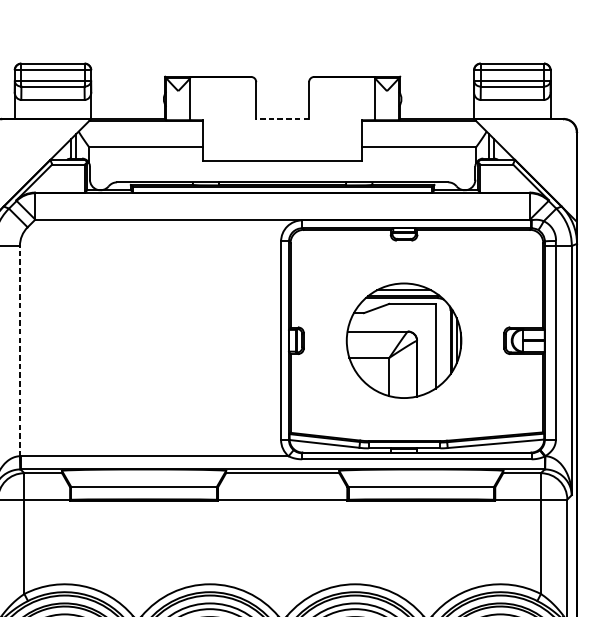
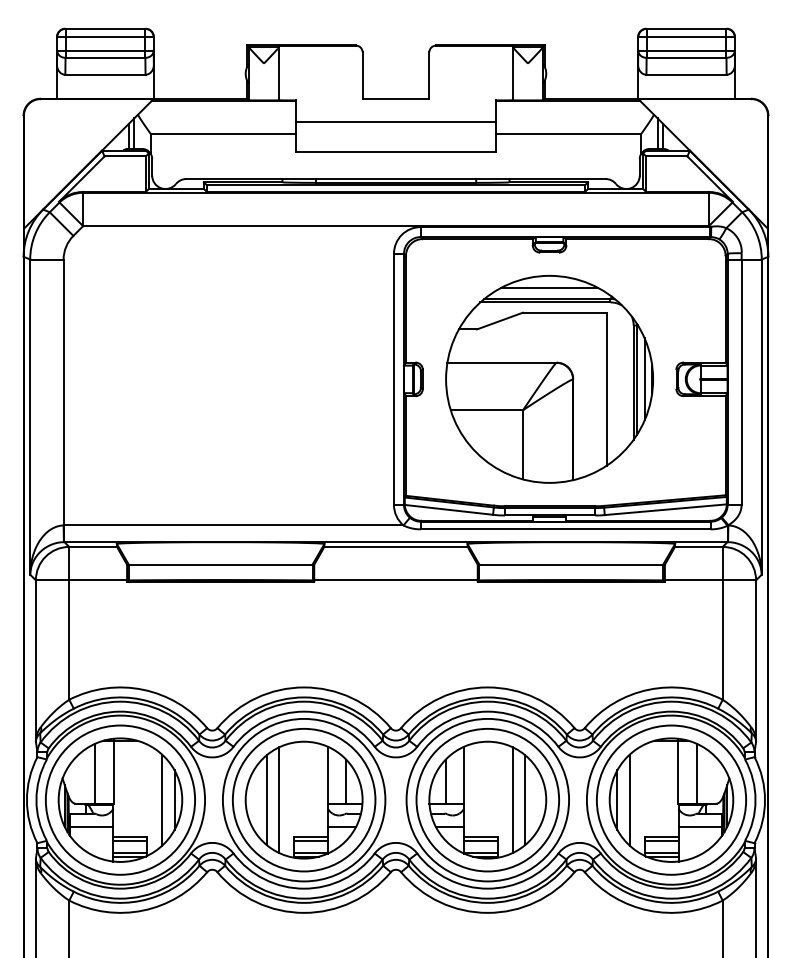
line: (282, 119) -> (395, 99), dashed -> solid
line: (282, 137) -> (395, 122), added
part: (404, 340) -> (549, 379), size x1.43
line: (19, 351) -> (63, 392), dashed -> solid

